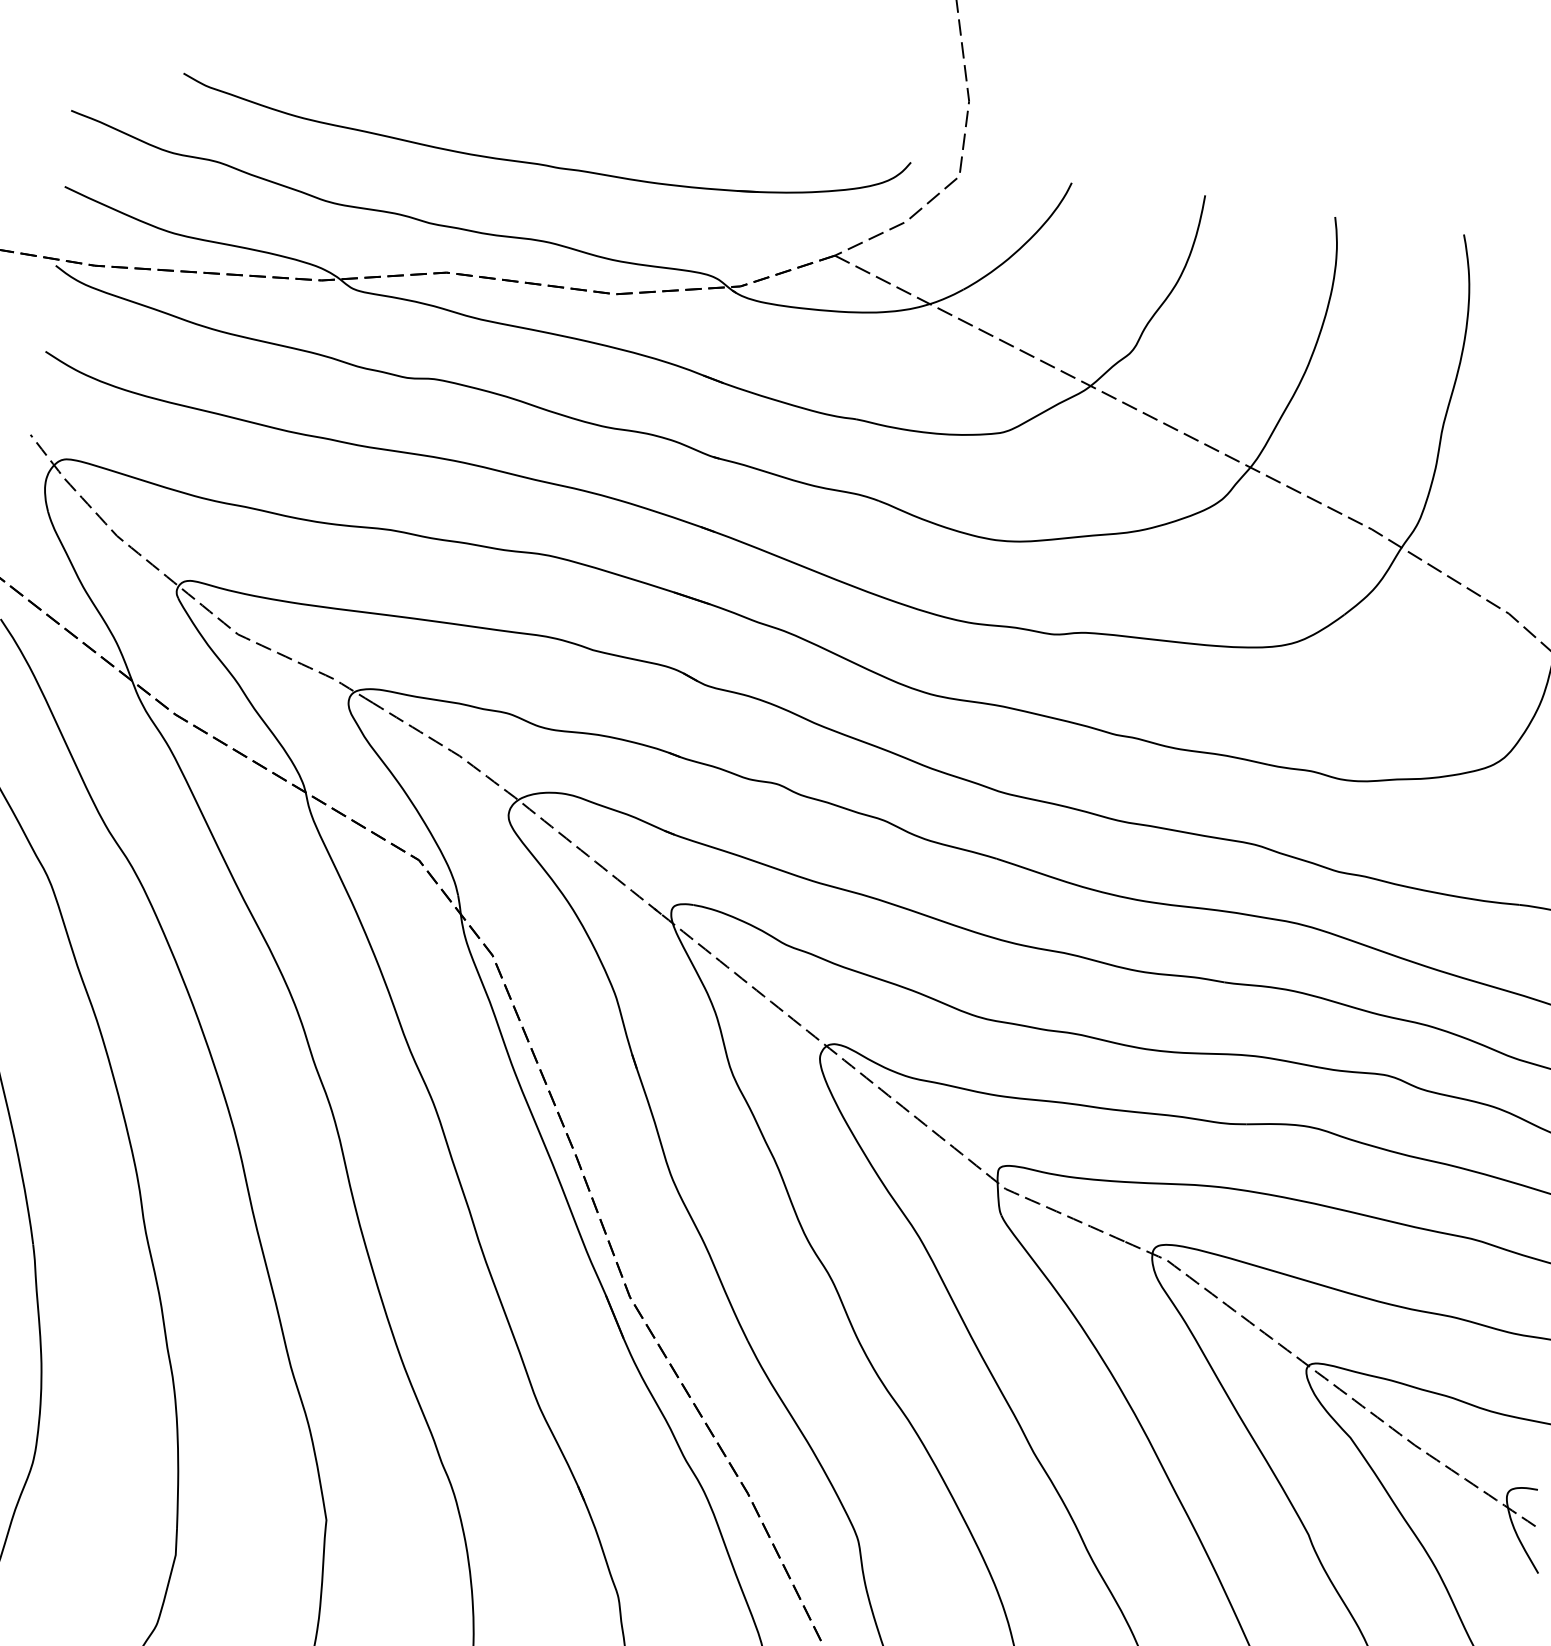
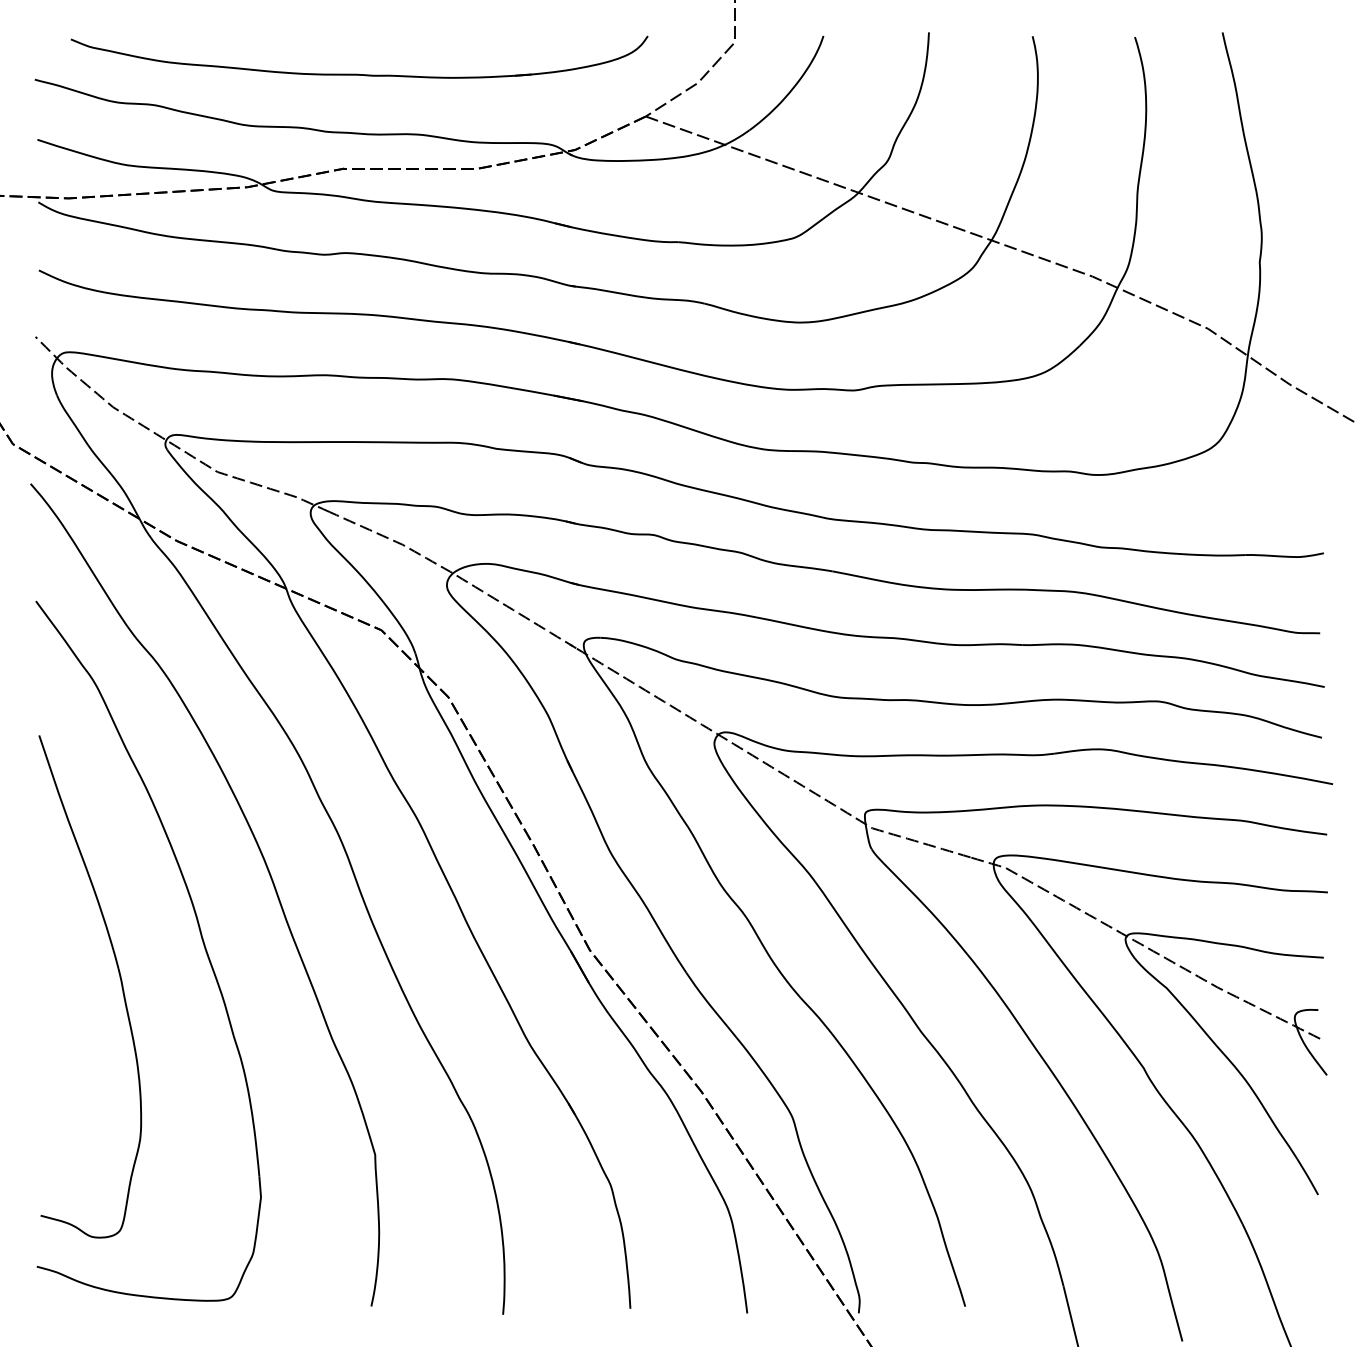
part: (540, 162) -> (358, 73), moved

